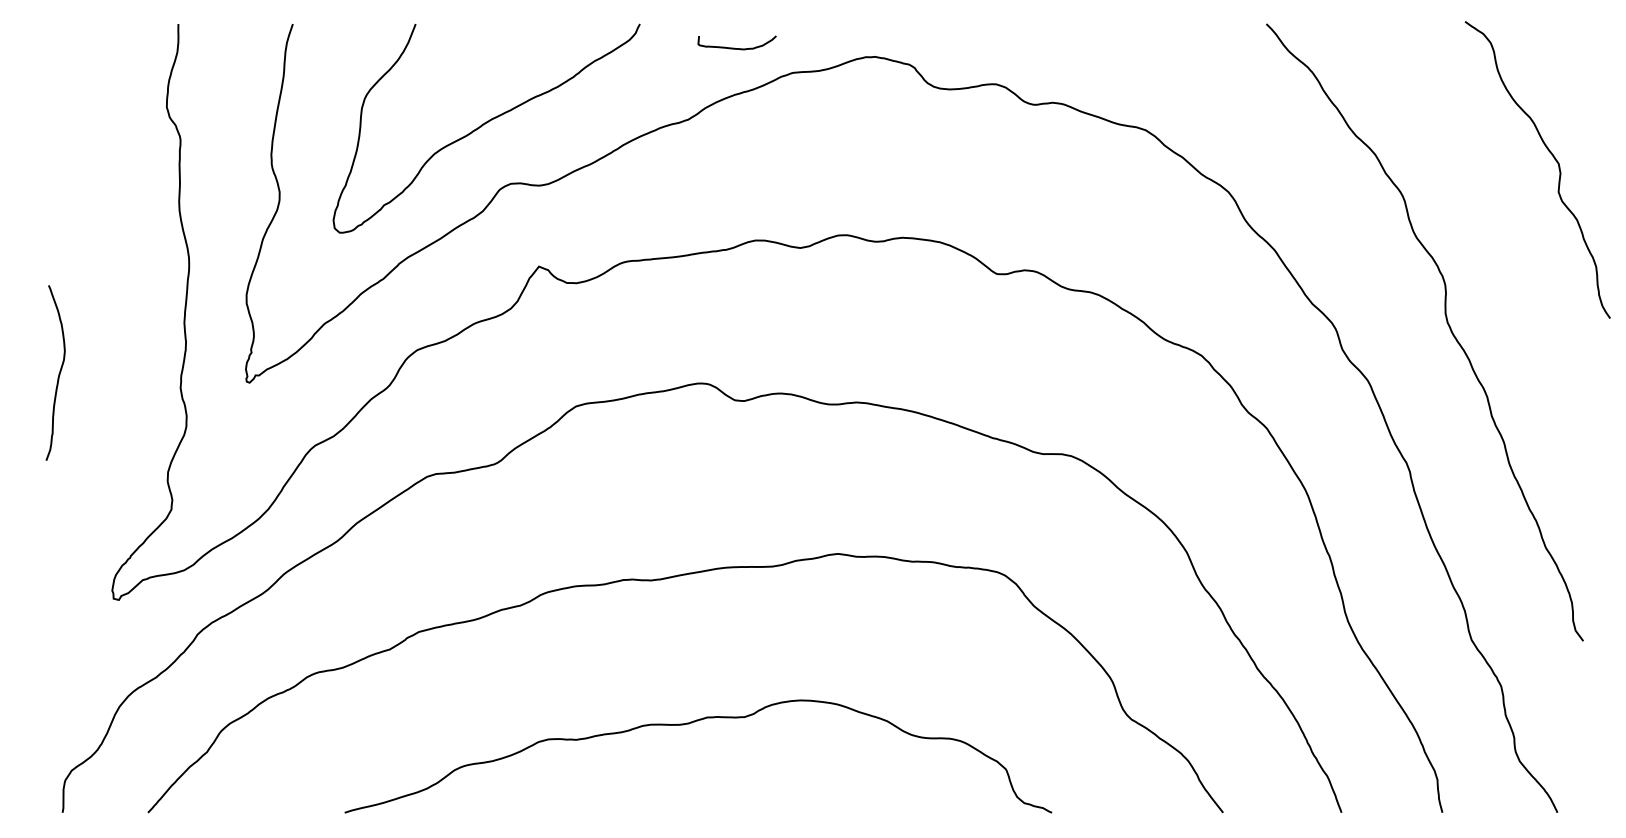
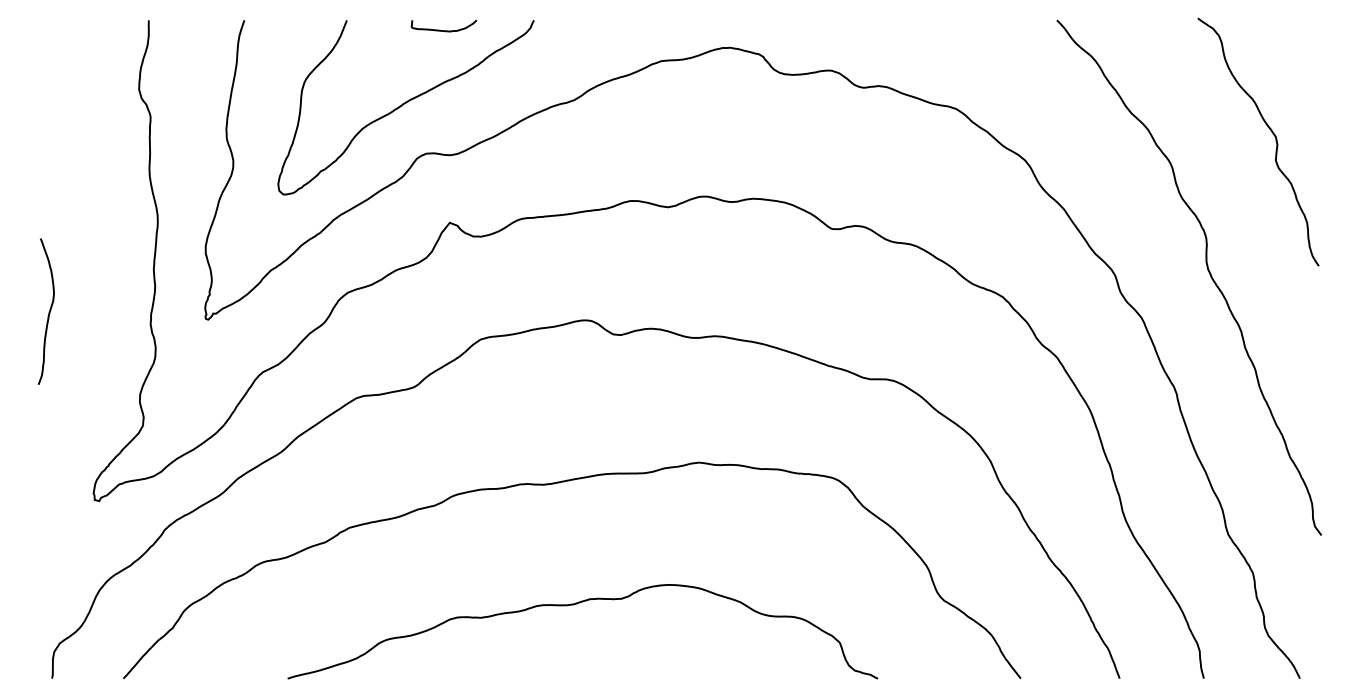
curve: (734, 47) -> (441, 29), moved
curve: (1553, 158) -> (1271, 132), moved

